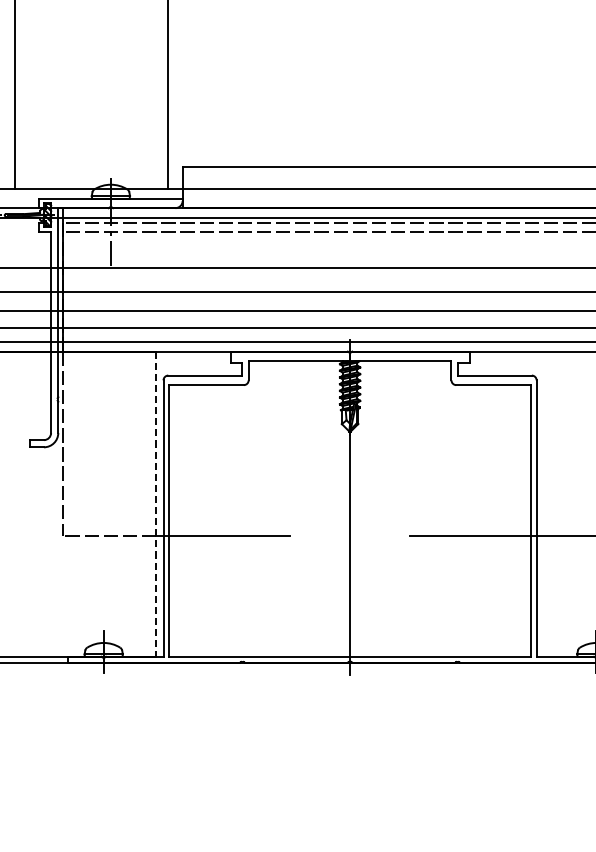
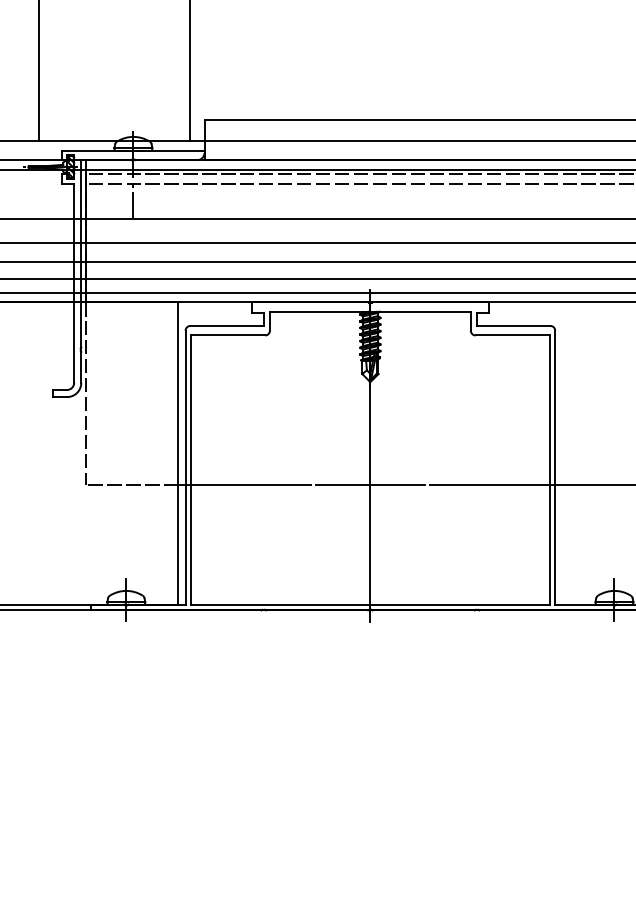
line: (156, 504) -> (178, 453), dashed -> solid
line: (349, 535) -> (369, 484), added

